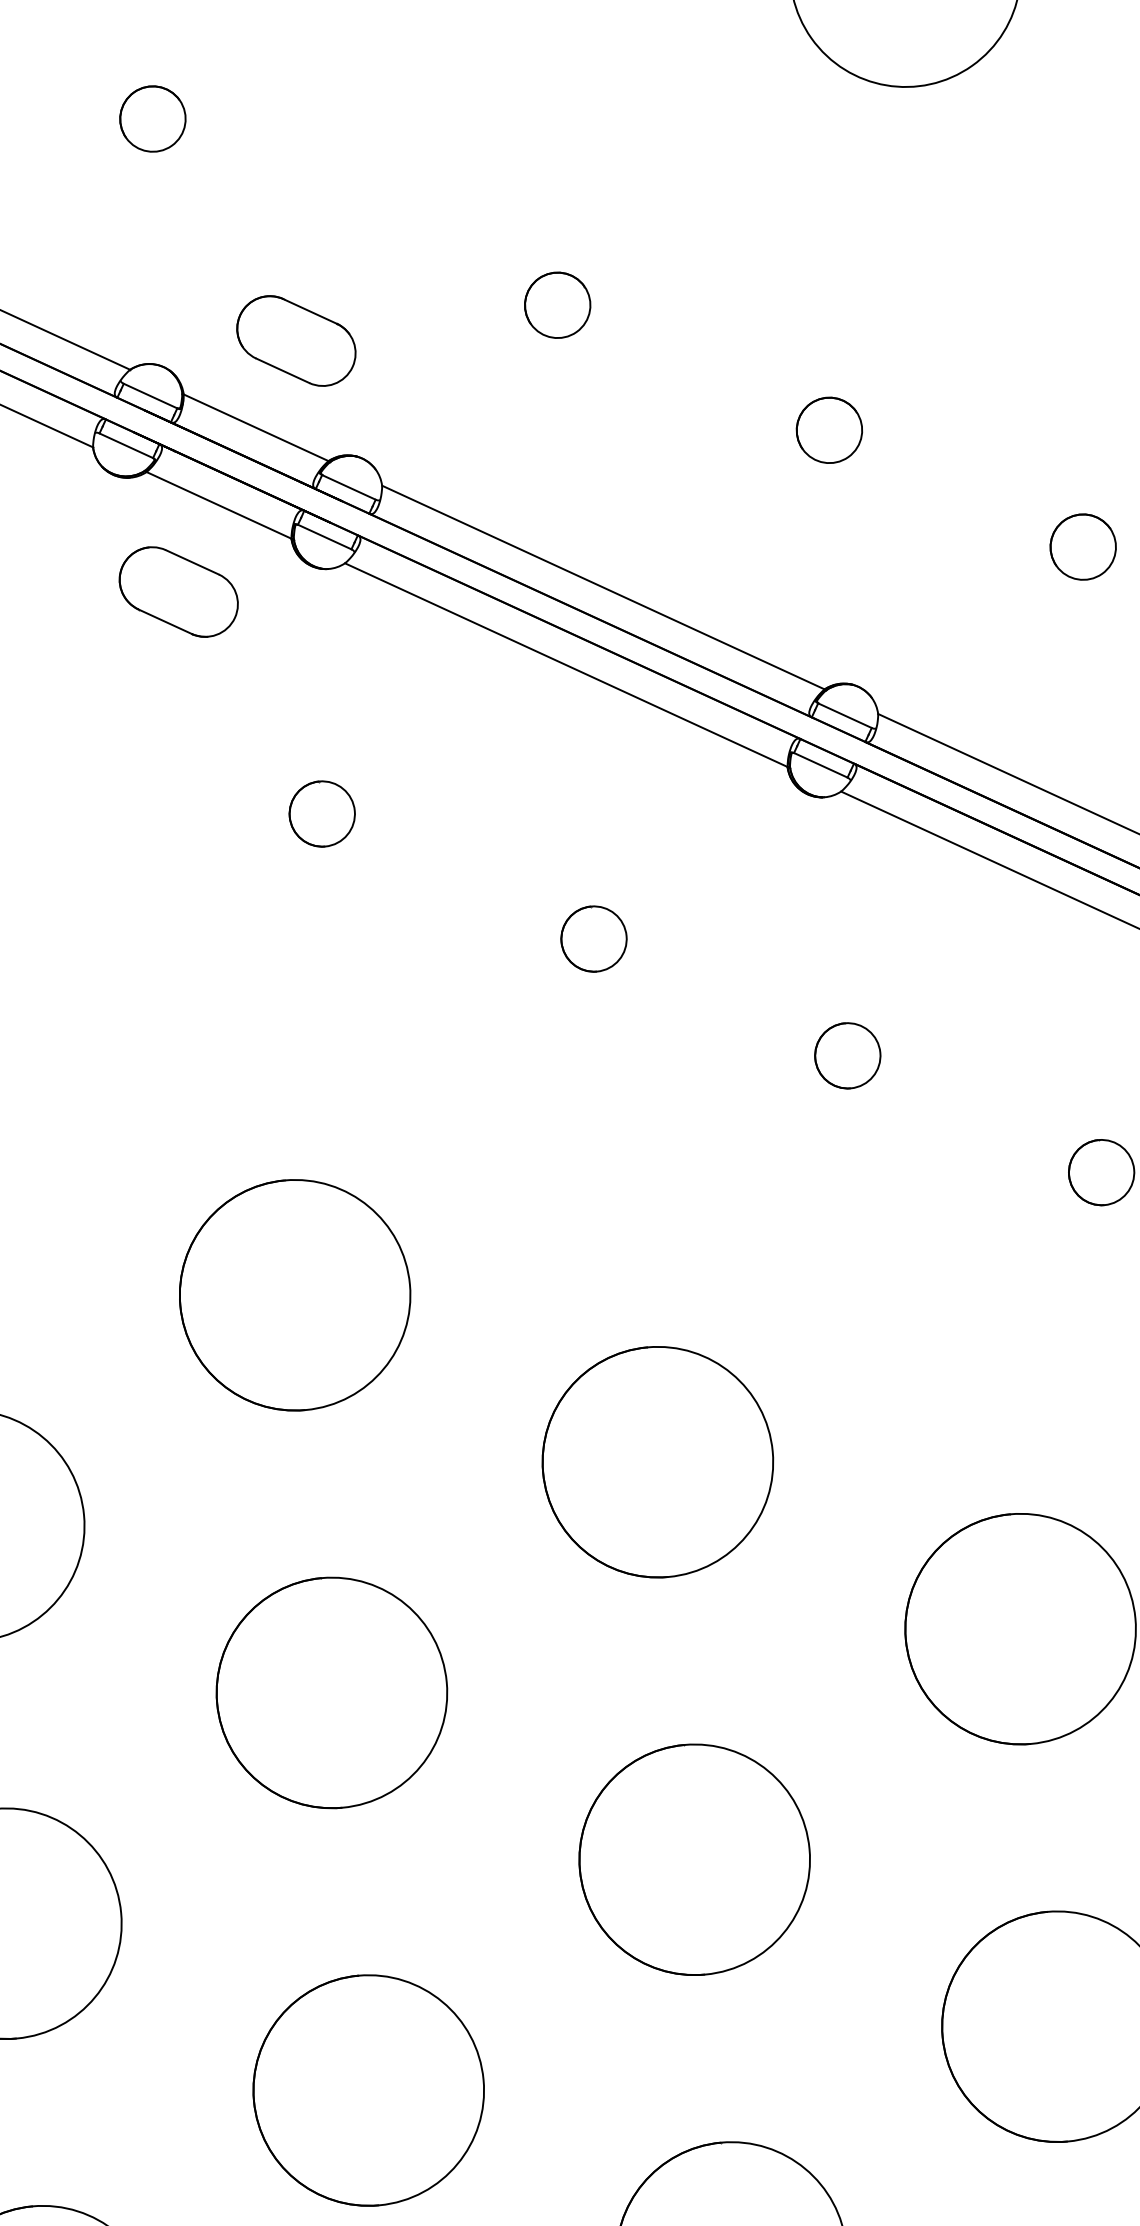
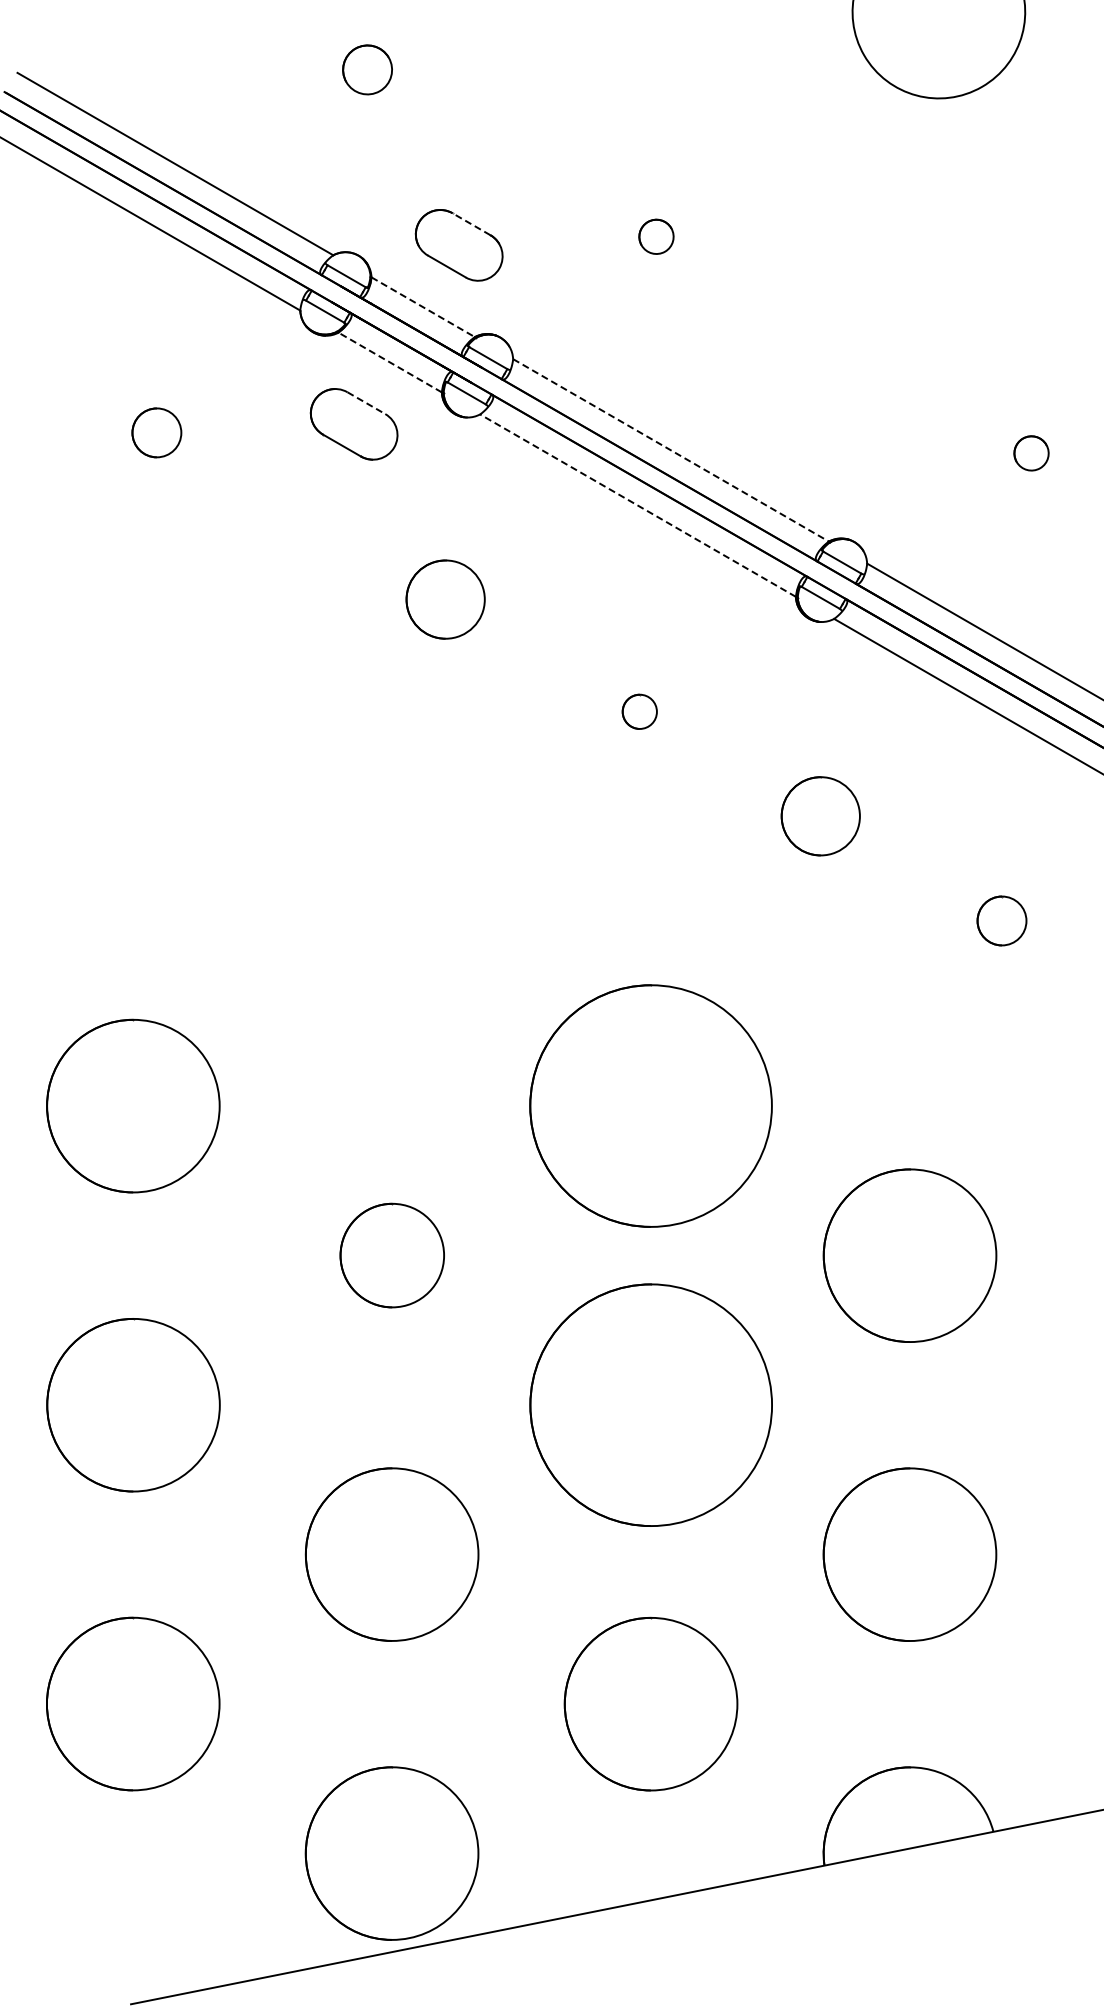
part: (557, 304) -> (656, 236), size x0.7
line: (310, 311) -> (471, 224), solid -> dashed
line: (256, 428) -> (423, 307), solid -> dashed
part: (829, 429) -> (850, 348), removed
line: (219, 505) -> (390, 362), solid -> dashed
part: (1083, 547) -> (1031, 453), size x0.7
line: (192, 562) -> (366, 403), solid -> dashed
line: (604, 587) -> (671, 450), solid -> dashed
line: (565, 665) -> (637, 505), solid -> dashed
part: (321, 813) -> (445, 599), size x1.6
part: (593, 938) -> (639, 711), size x0.7
part: (847, 1056) -> (820, 816), size x1.6
part: (295, 1295) -> (392, 956), removed
part: (658, 1462) -> (651, 1106), size x1.4
part: (332, 1692) -> (392, 1255), size x0.6
part: (693, 1858) -> (650, 1404), size x1.4

